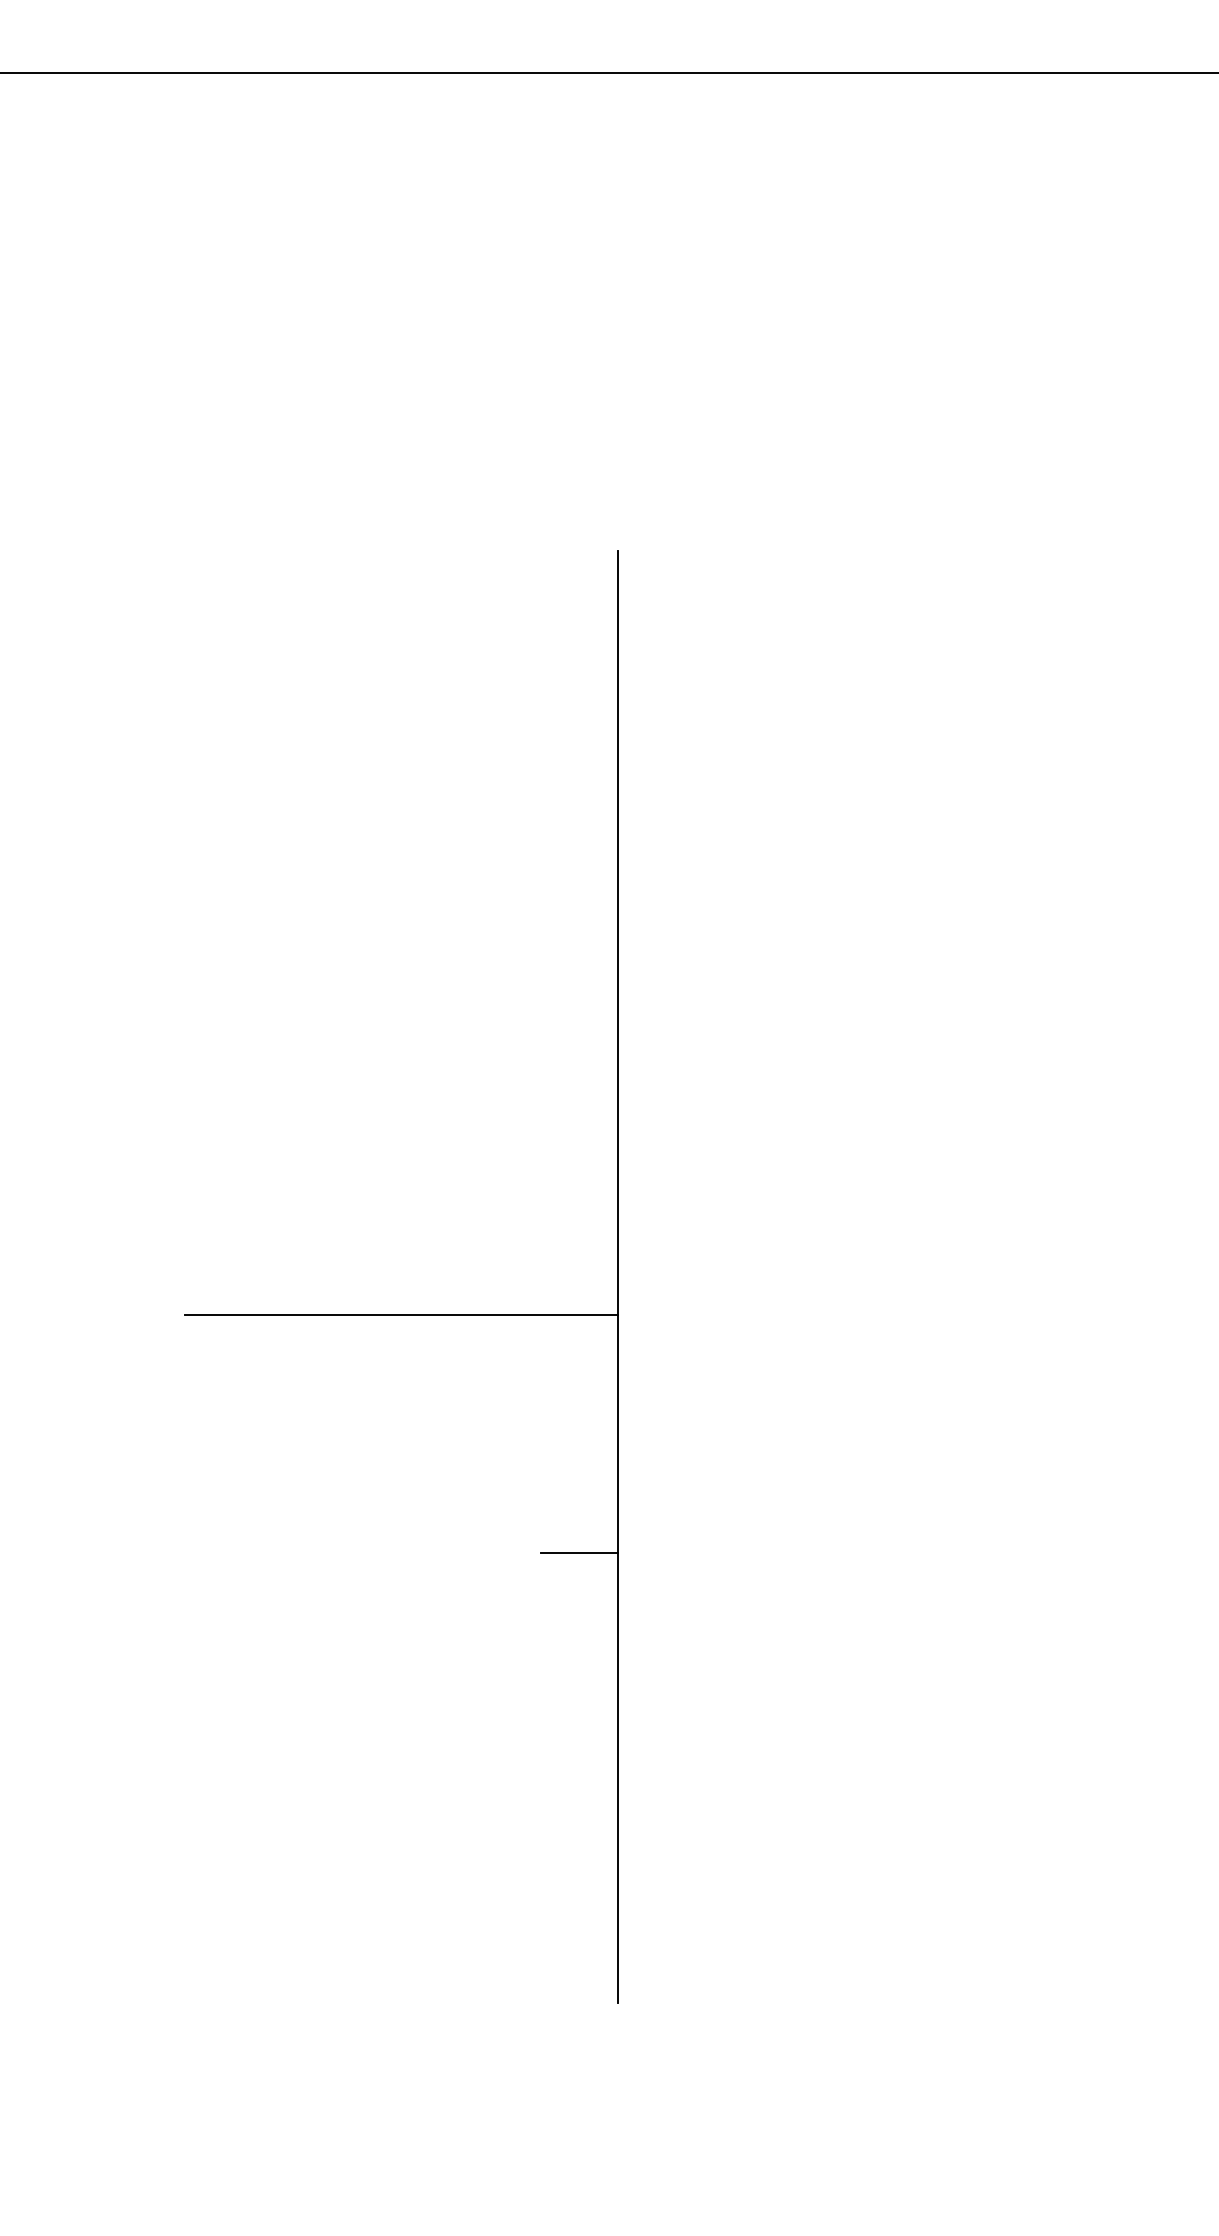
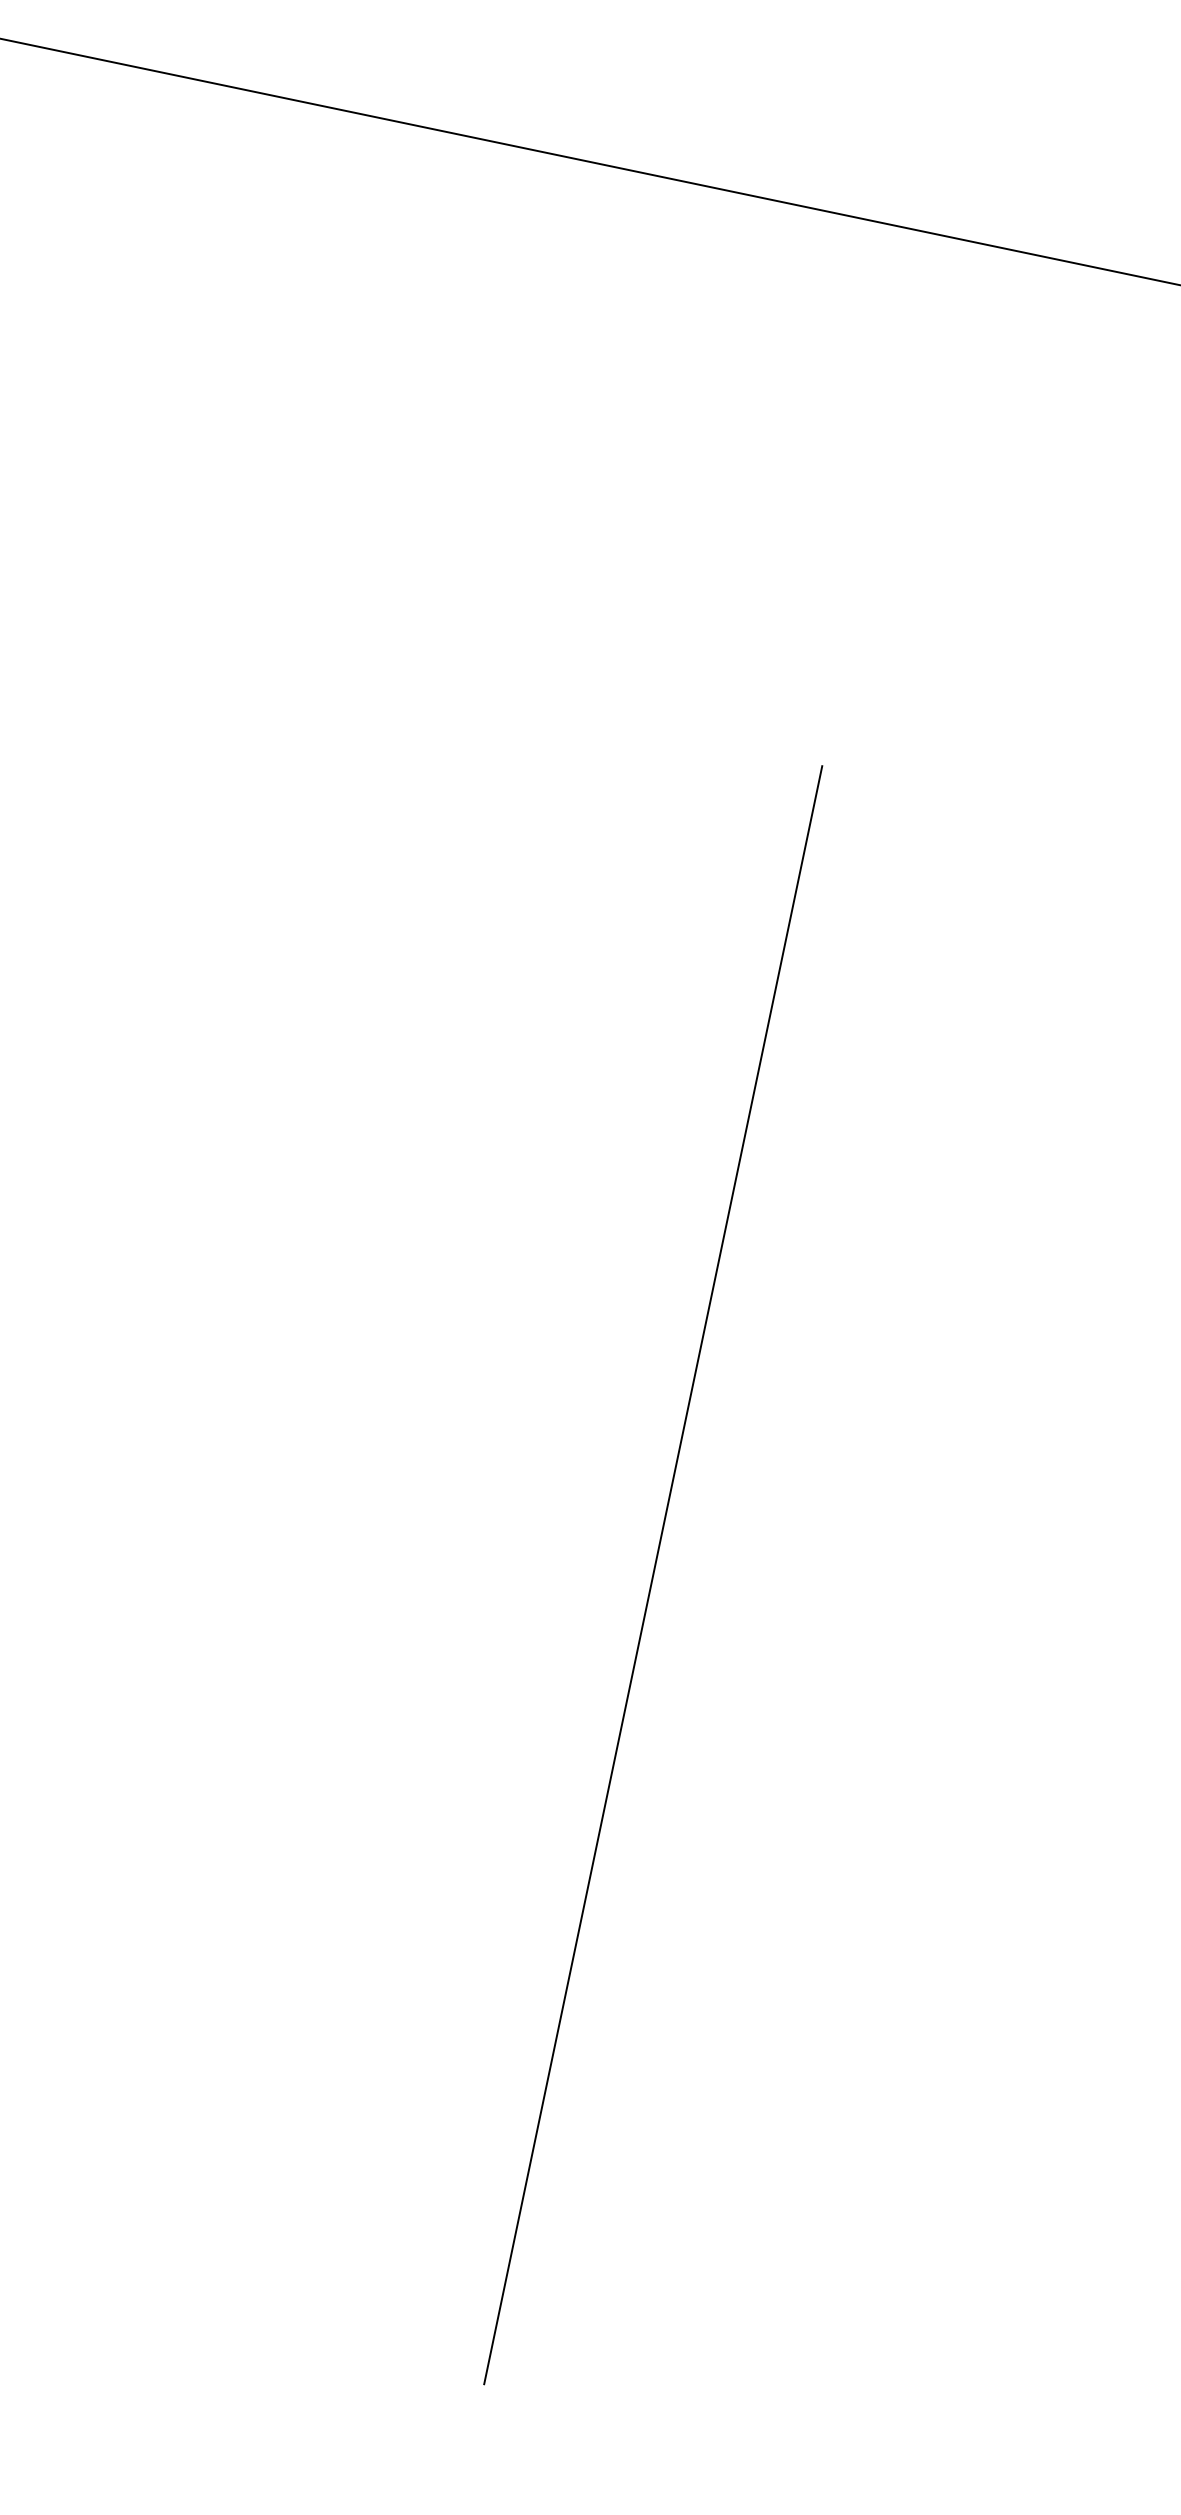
line: (401, 1315) -> (402, 1567), removed
line: (579, 1552) -> (545, 1873), removed

